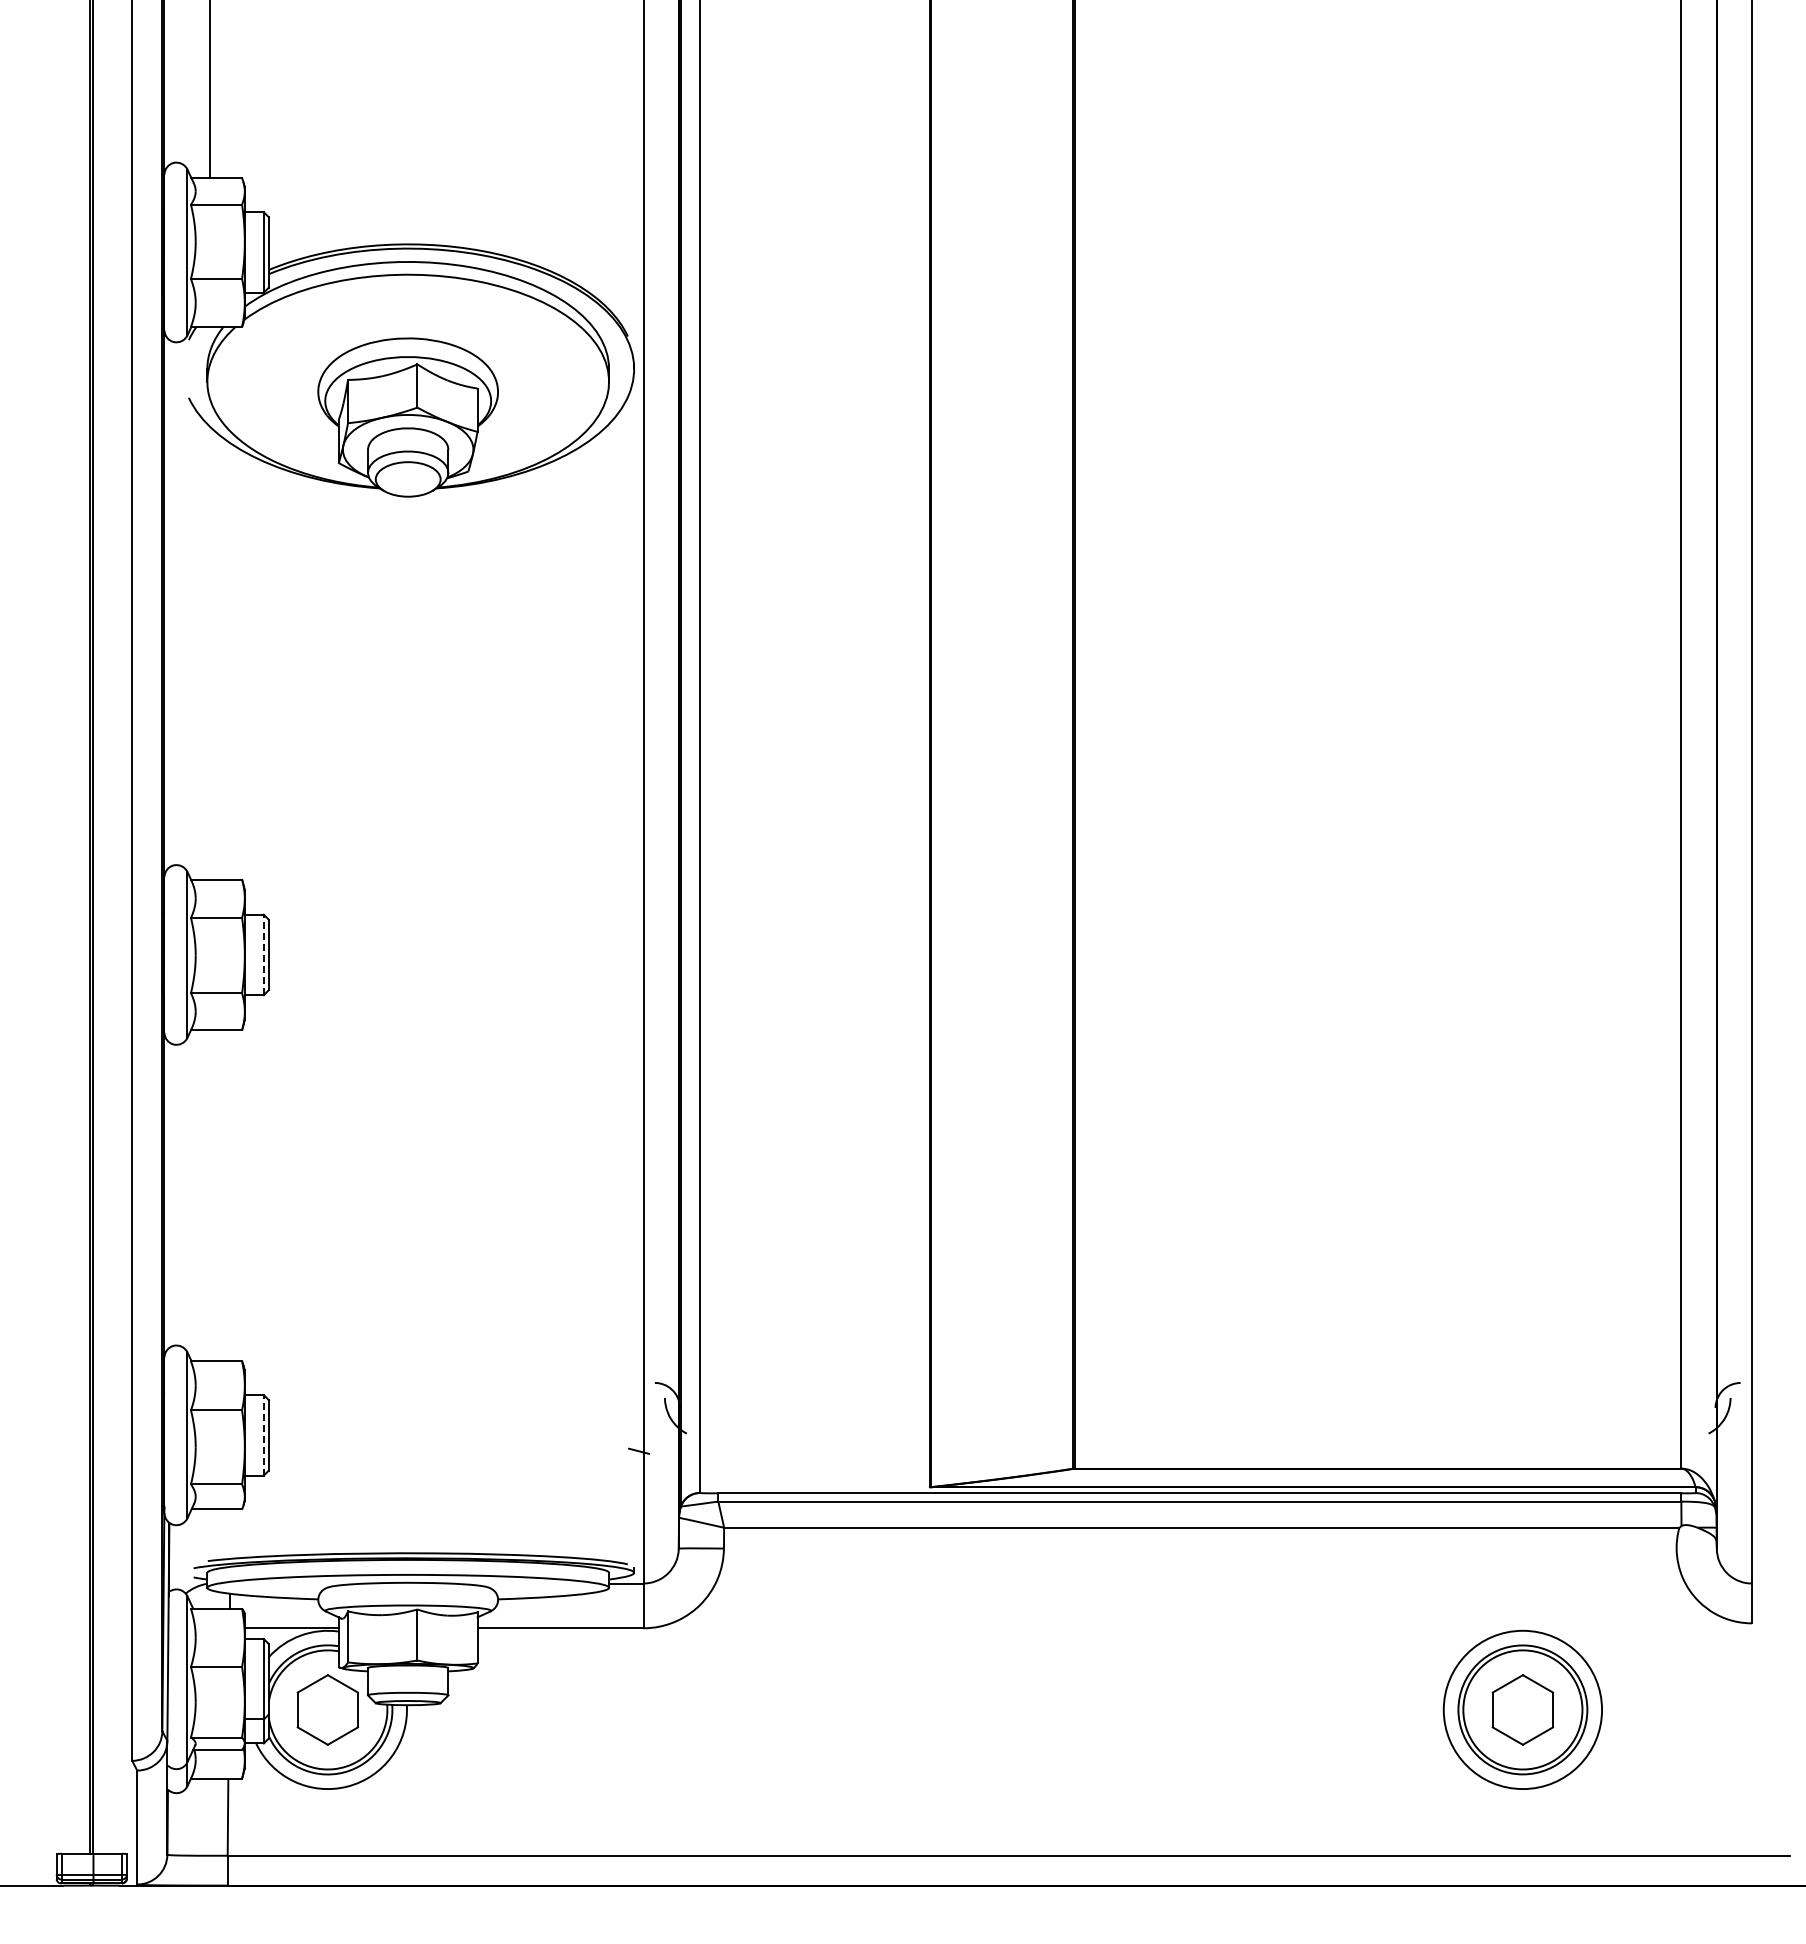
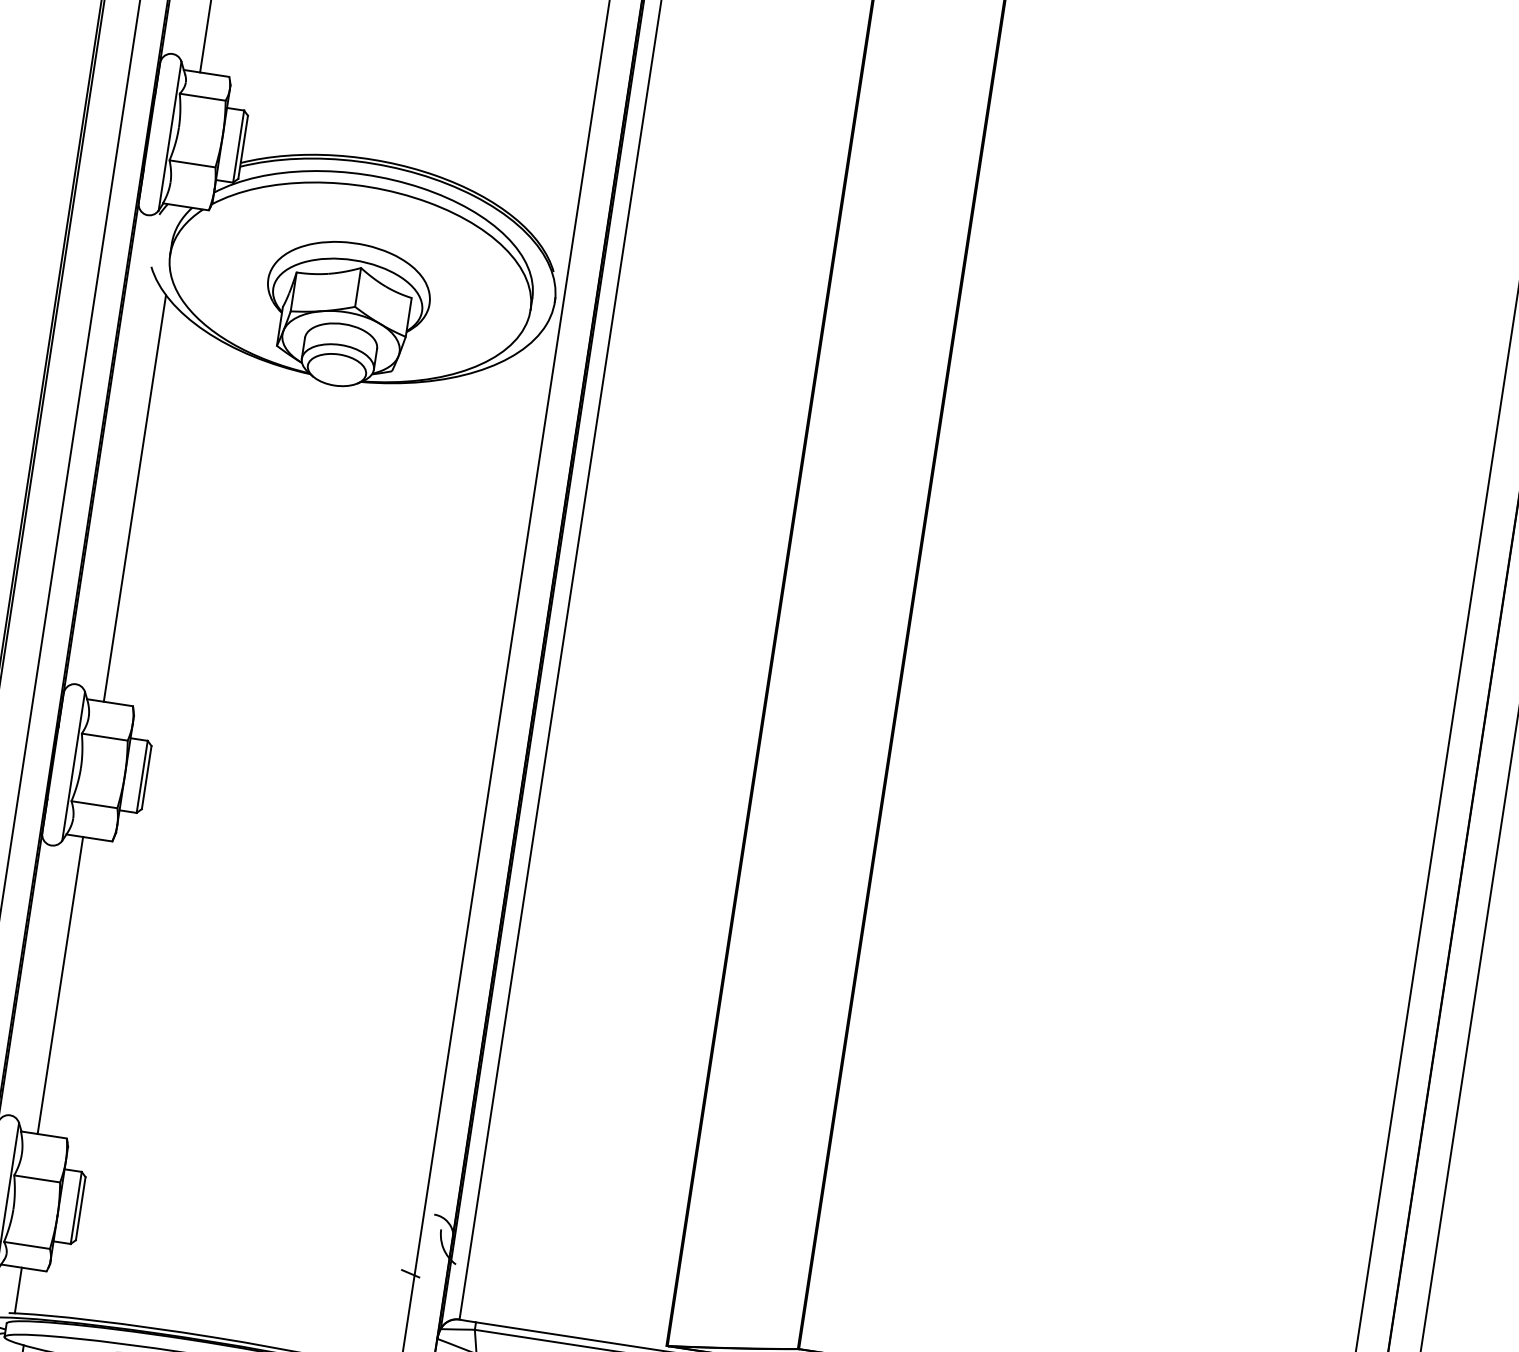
line: (209, 652) -> (134, 498), added
line: (263, 954) -> (141, 776), dashed -> solid
line: (209, 1195) -> (60, 985), added
line: (263, 1434) -> (76, 1207), dashed -> solid
line: (214, 1534) -> (18, 1290), added

